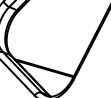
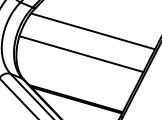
line: (54, 25) -> (92, 31), added
line: (47, 39) -> (81, 53), added

